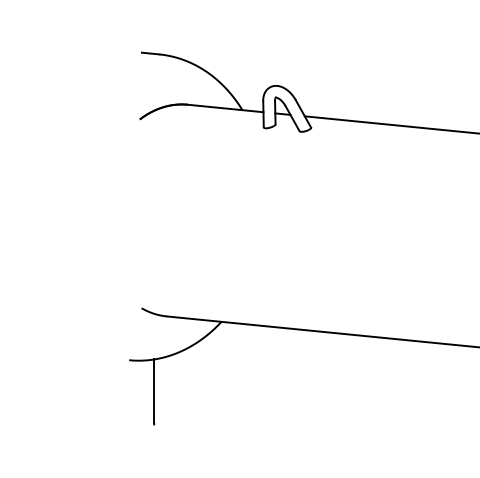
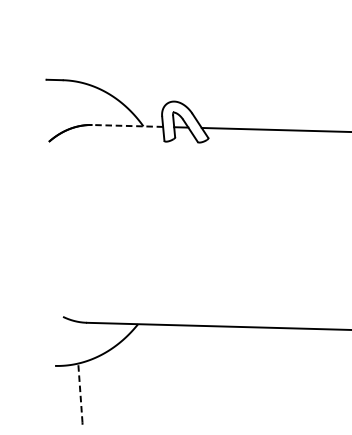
line: (225, 108) -> (127, 125), solid -> dashed
line: (154, 391) -> (80, 393), solid -> dashed

